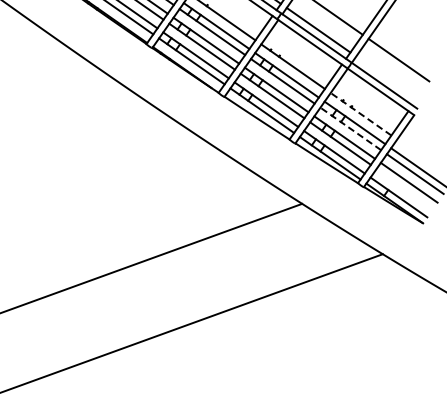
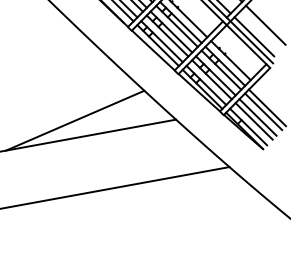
line: (386, 77) -> (254, 36), added
line: (360, 114) -> (230, 60), dashed -> solid
line: (350, 128) -> (221, 69), dashed -> solid
line: (404, 188) -> (253, 121), added
line: (170, 227) -> (75, 120), added

